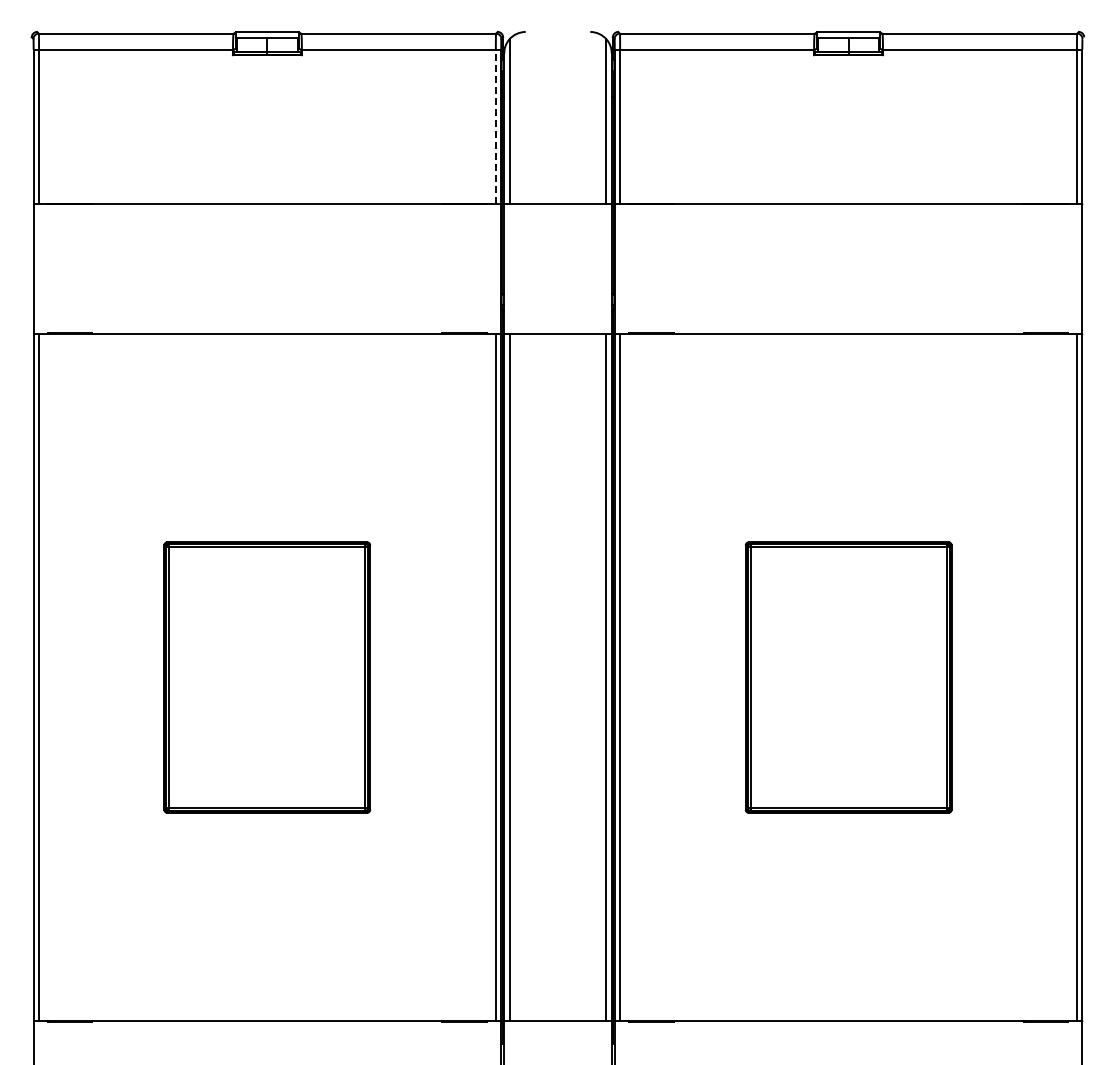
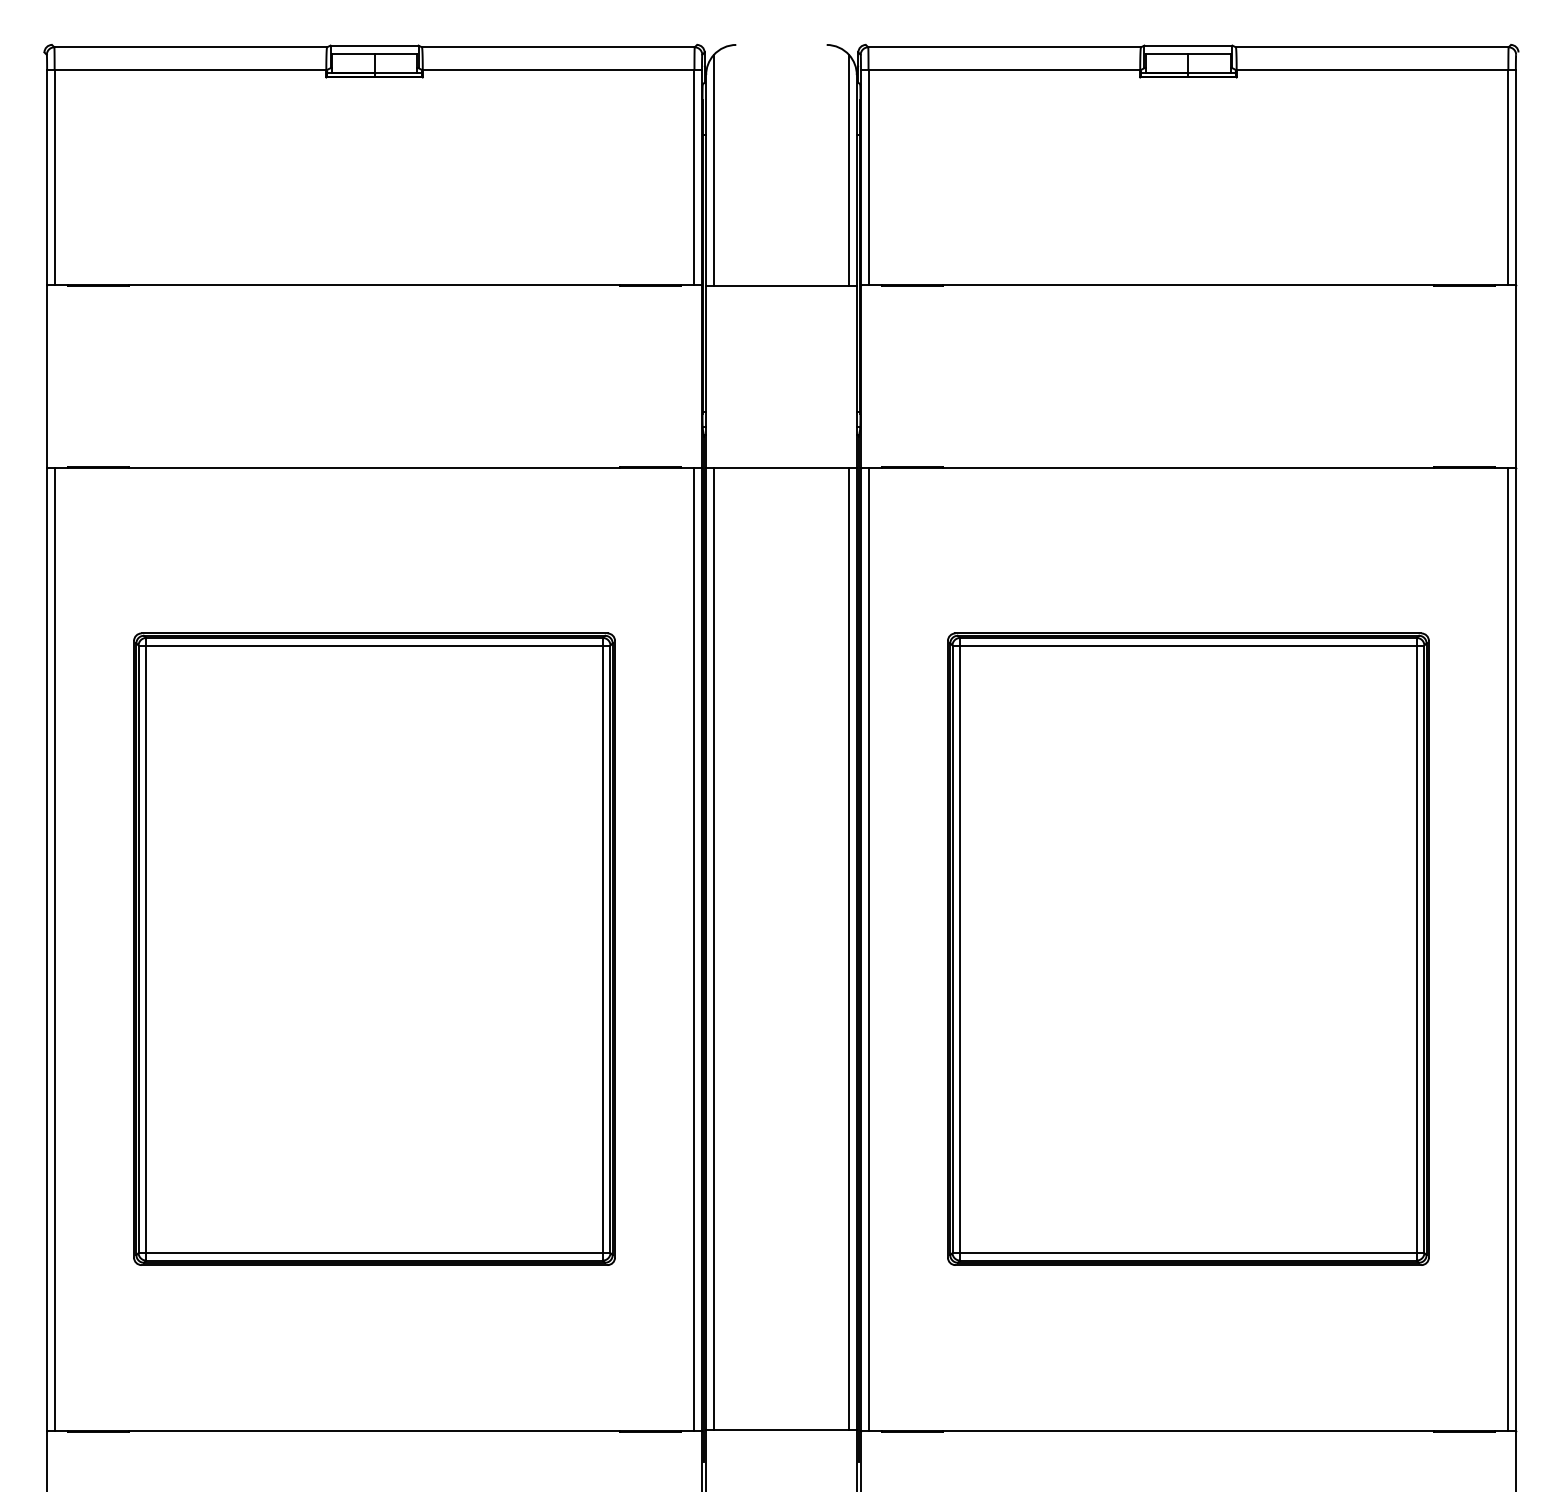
line: (495, 126) -> (693, 177), dashed -> solid
part: (266, 677) -> (373, 949), size x1.67
part: (848, 677) -> (1188, 949), size x1.67

